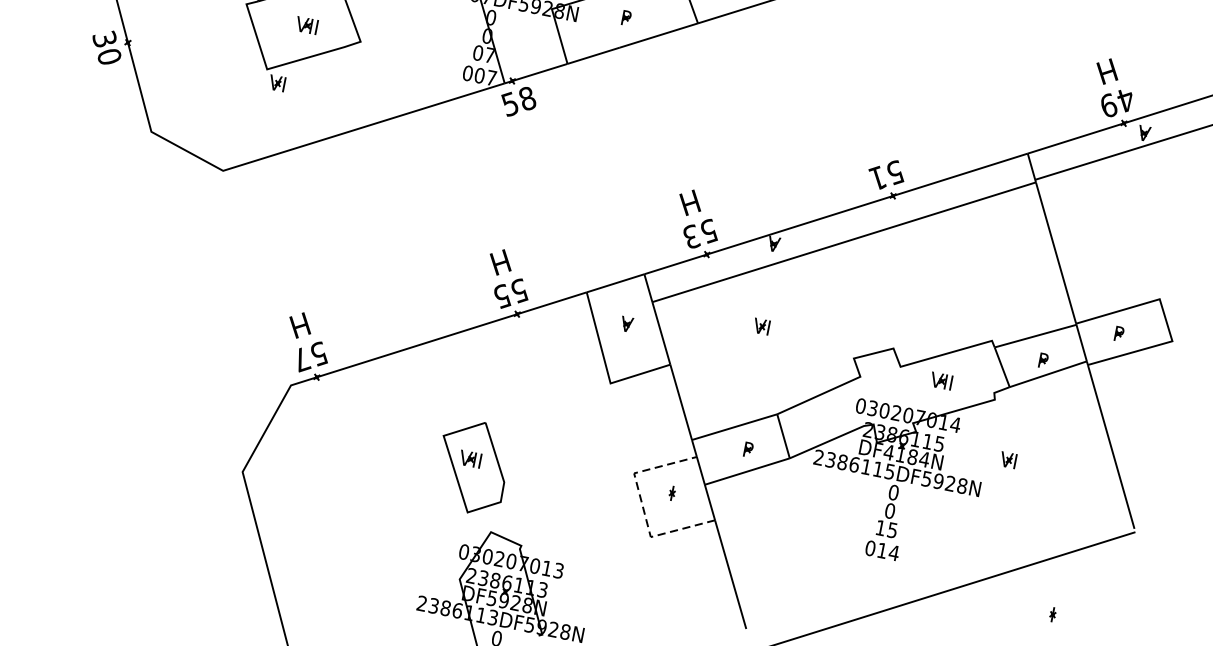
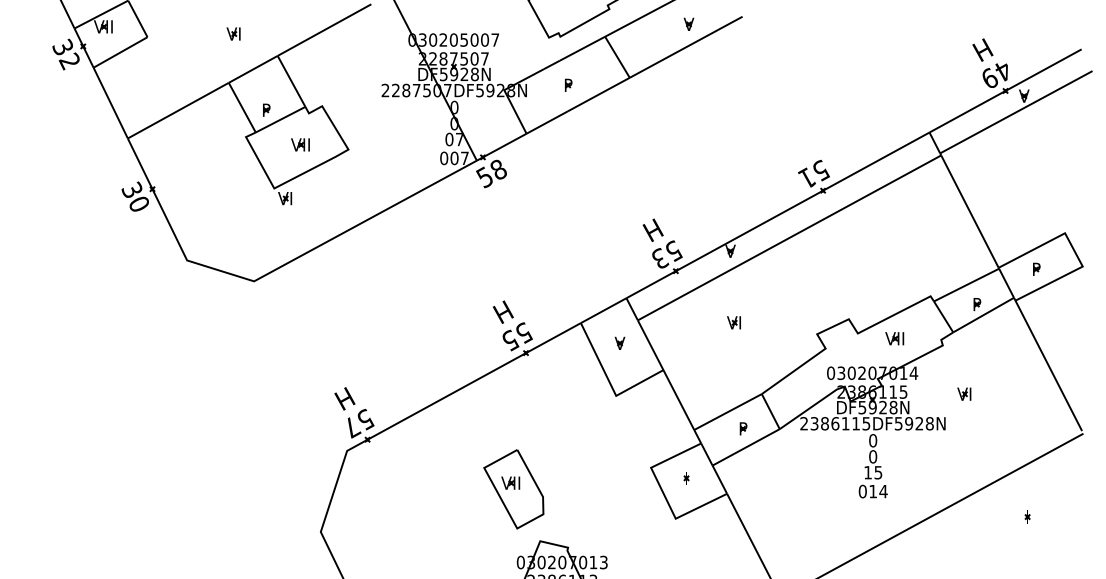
text: (906, 455) -> (877, 407), DF4184N -> DF5928N
line: (642, 505) -> (663, 493), dashed -> solid

